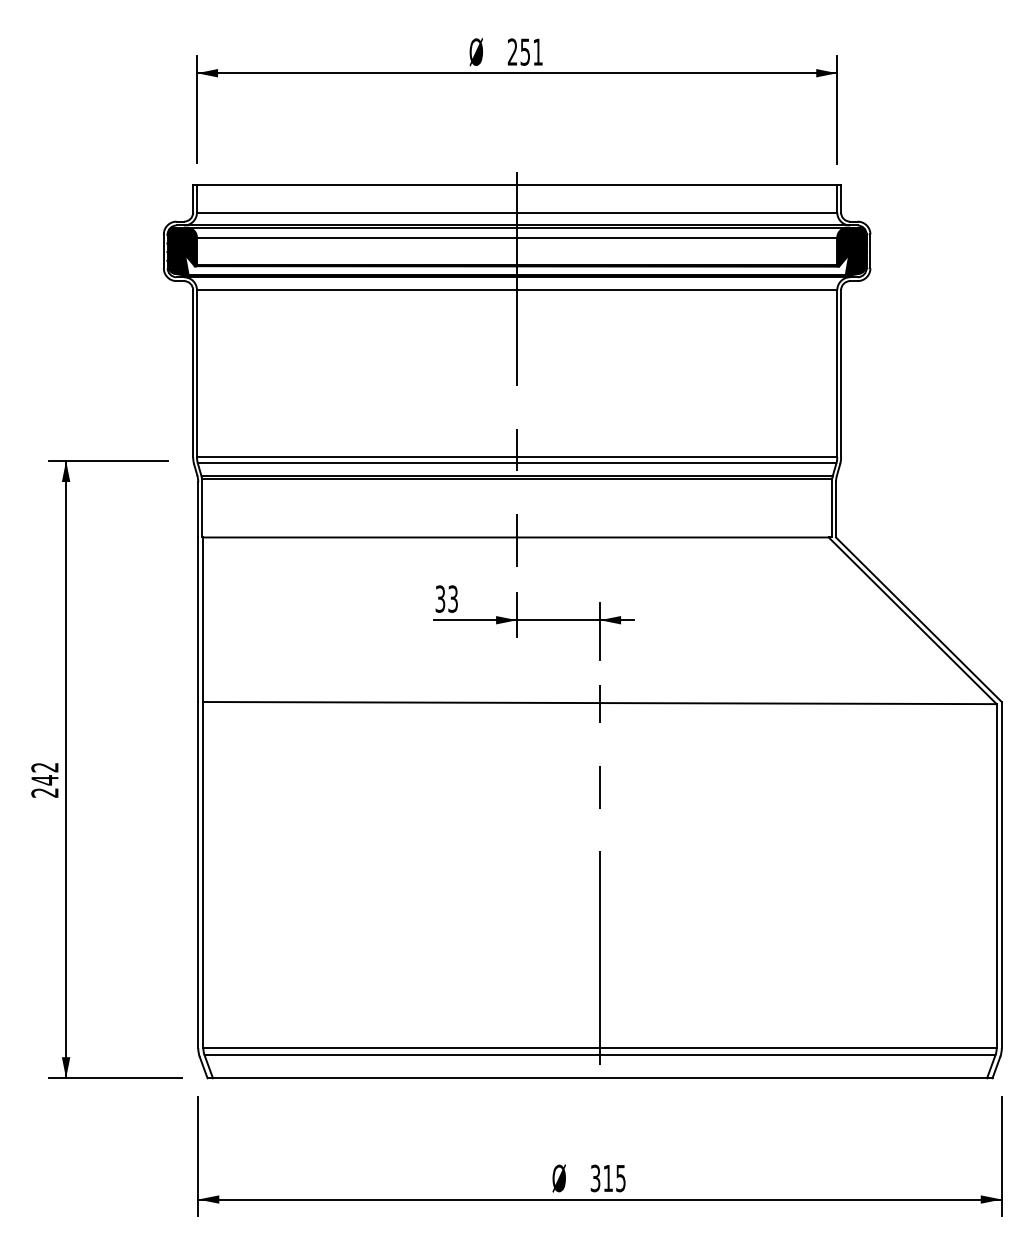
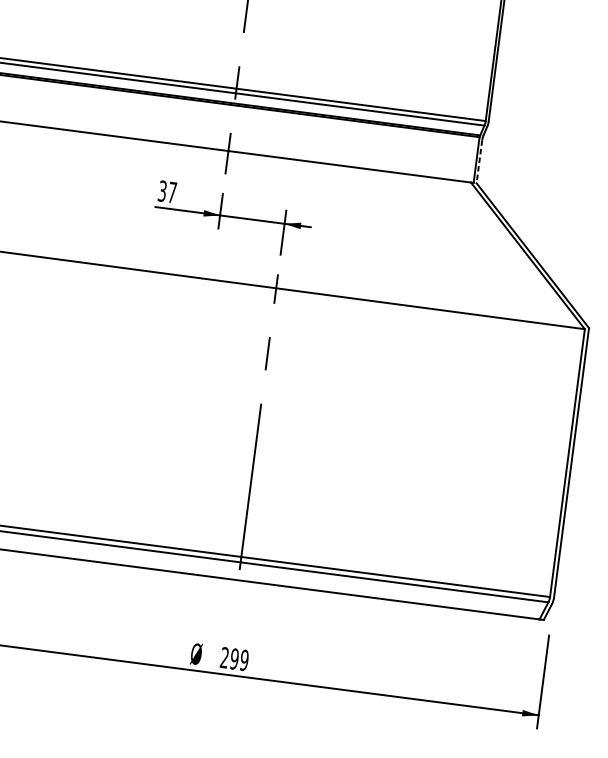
line: (836, 509) -> (479, 161), solid -> dashed
text: (452, 598) -> (171, 192), 33 -> 37
text: (607, 1178) -> (233, 659), 315 -> 299

